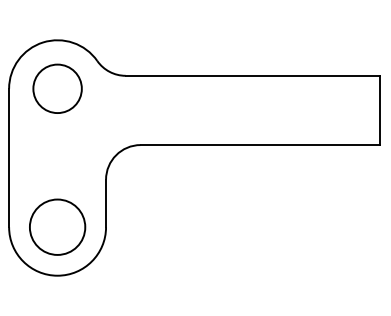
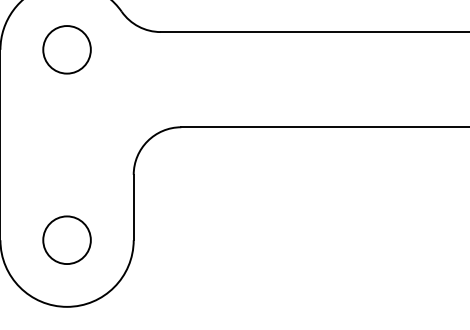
circle: (57, 88) -> (66, 49), size x0.71
circle: (57, 226) -> (66, 239), size x0.62

